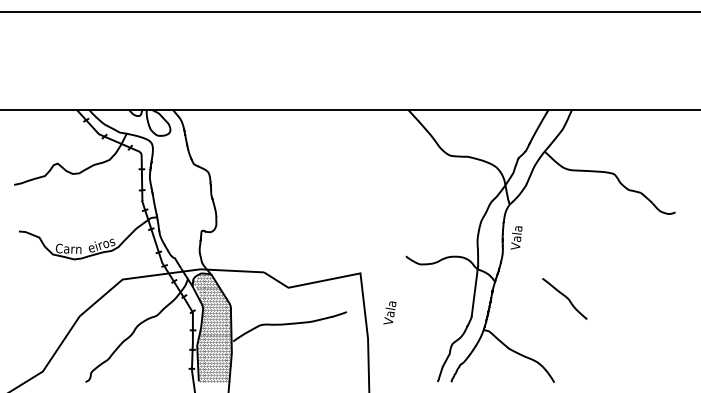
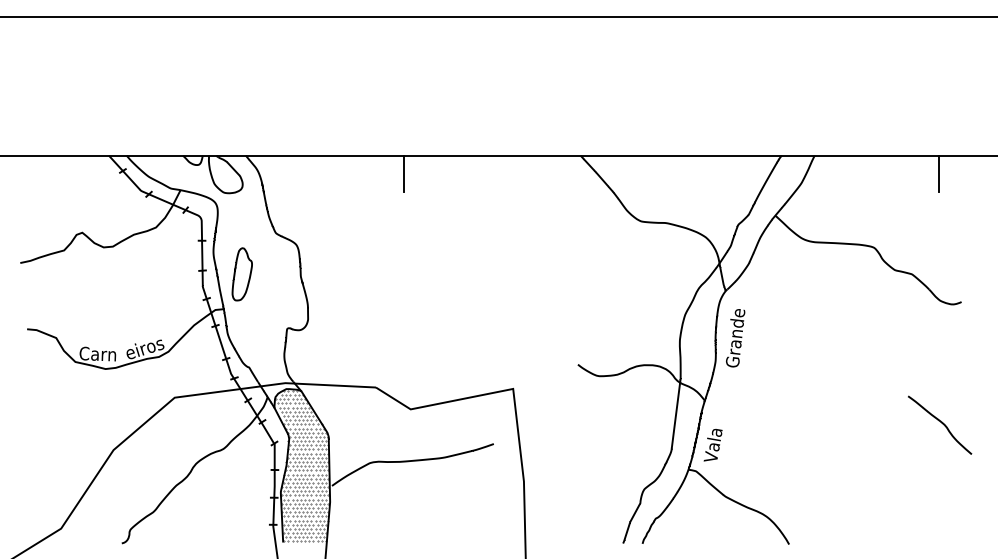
line: (284, 122) -> (404, 173), added
line: (659, 122) -> (939, 173), added
part: (169, 192) -> (241, 274), added
text: (516, 237) -> (735, 338), Vala -> Grande
curve: (565, 297) -> (941, 423), moved
text: (389, 313) -> (712, 445), moved

